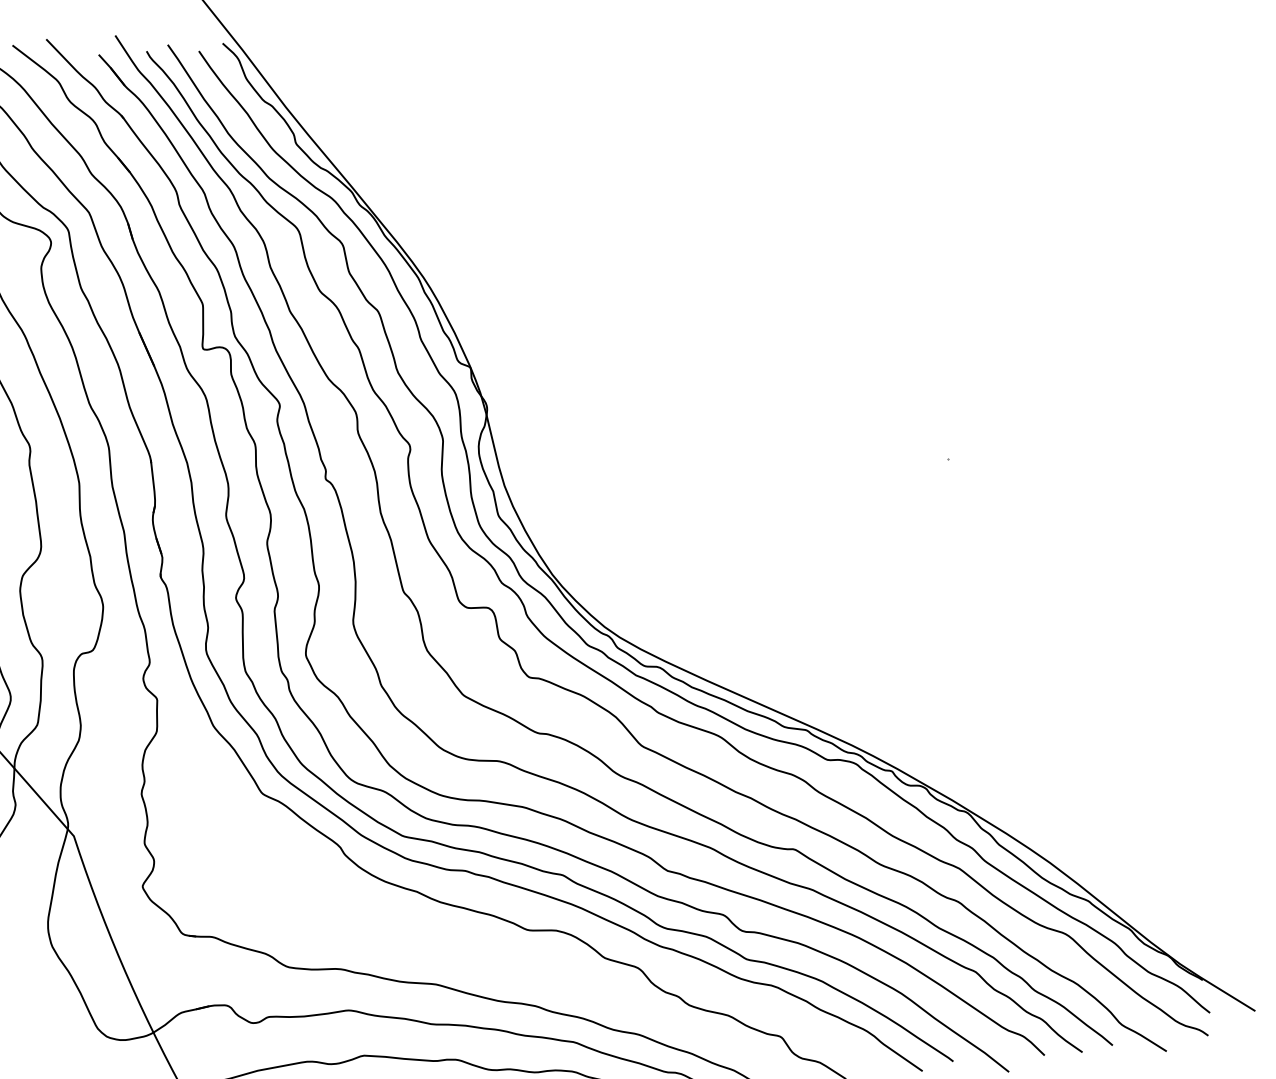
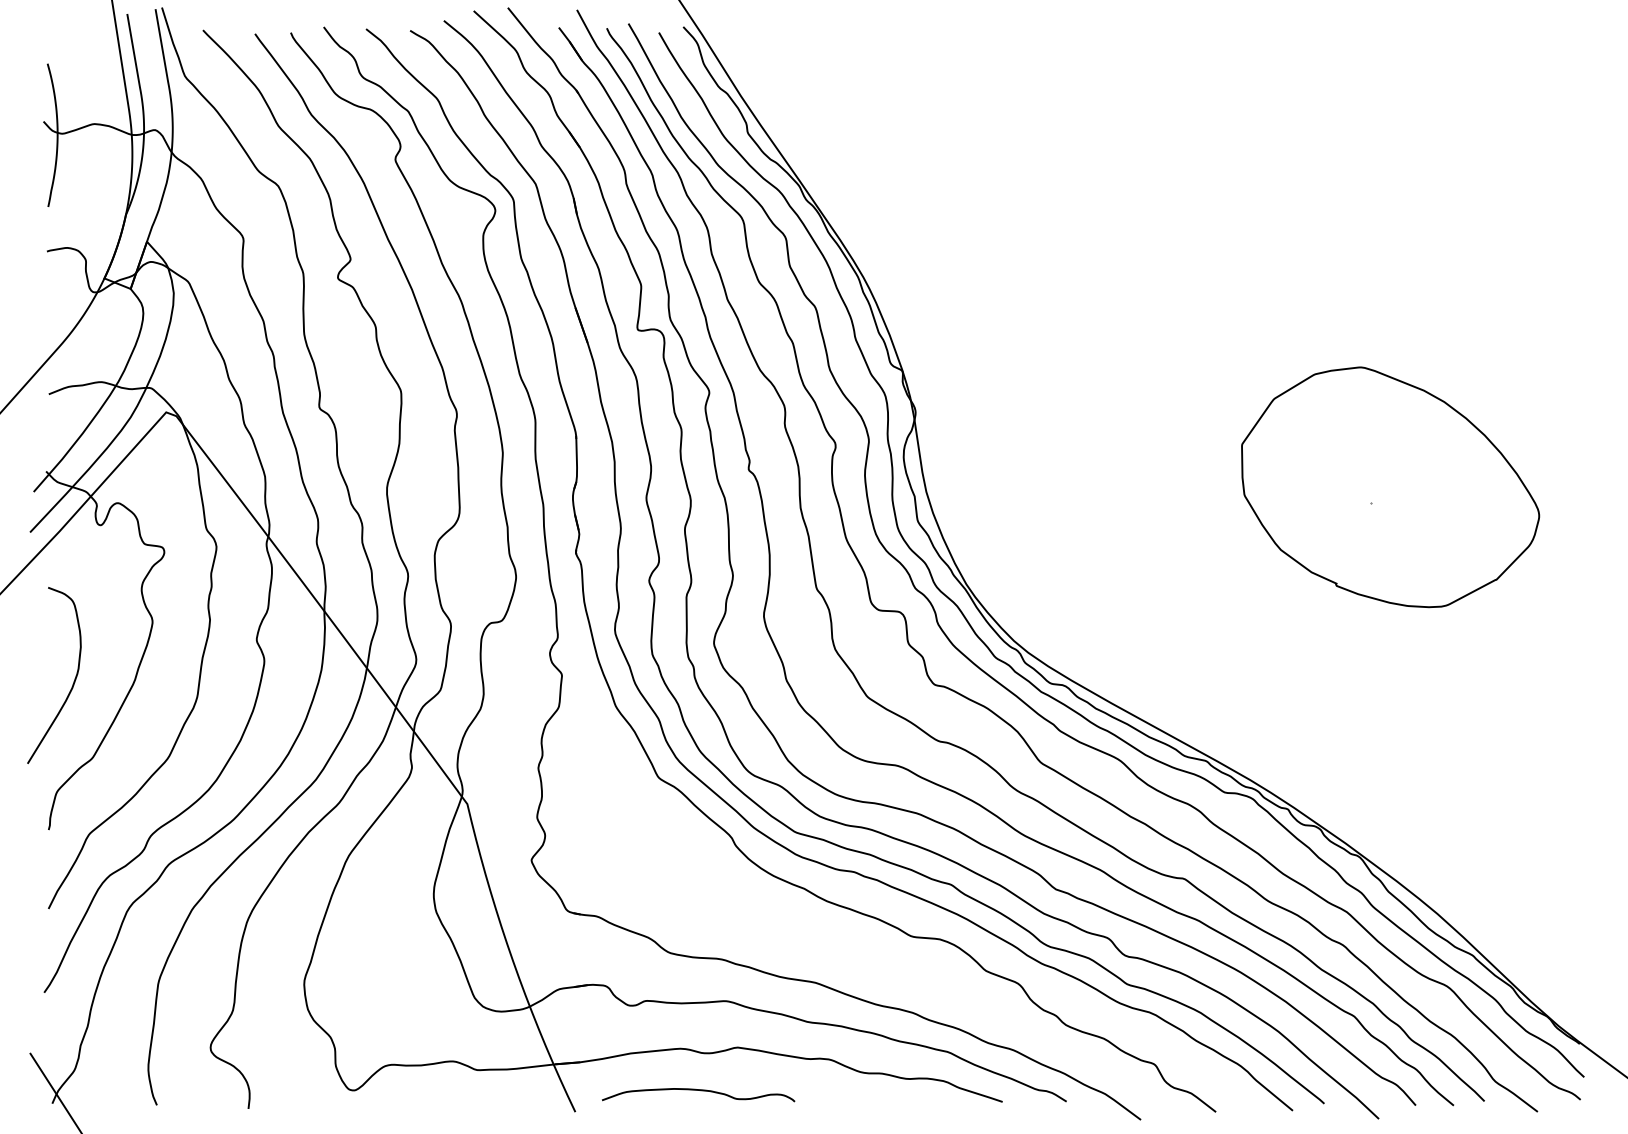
part: (966, 441) -> (1390, 487), added

